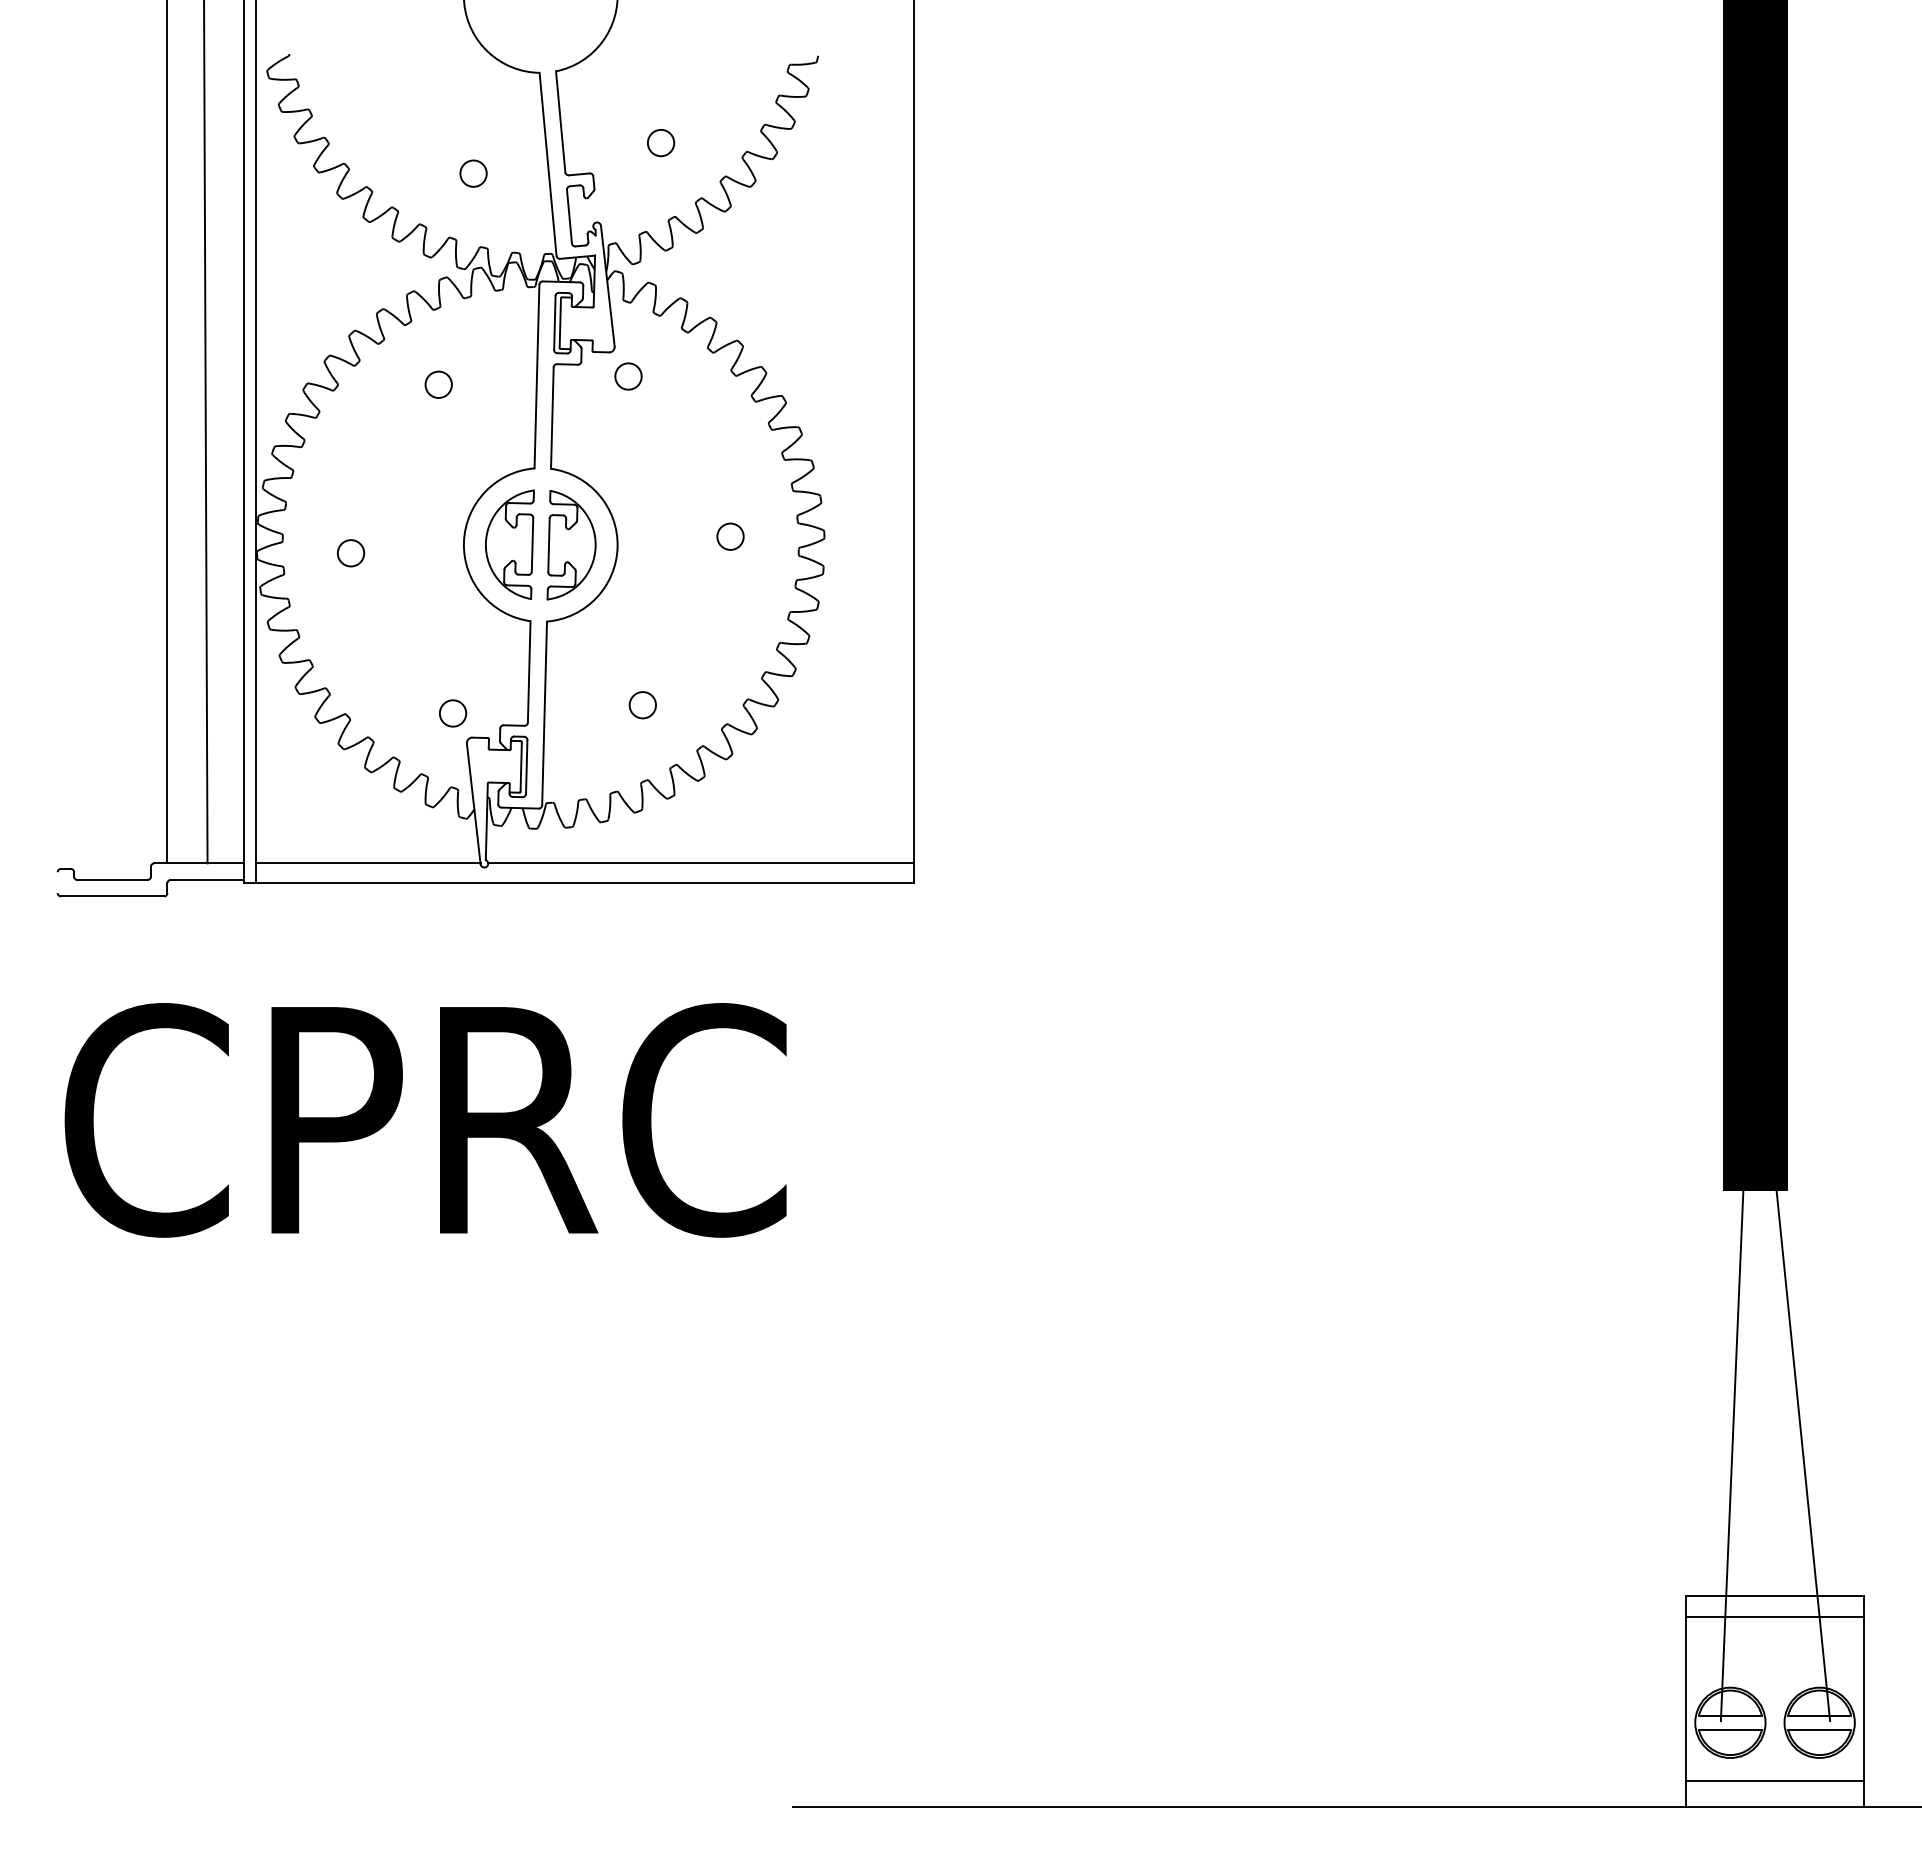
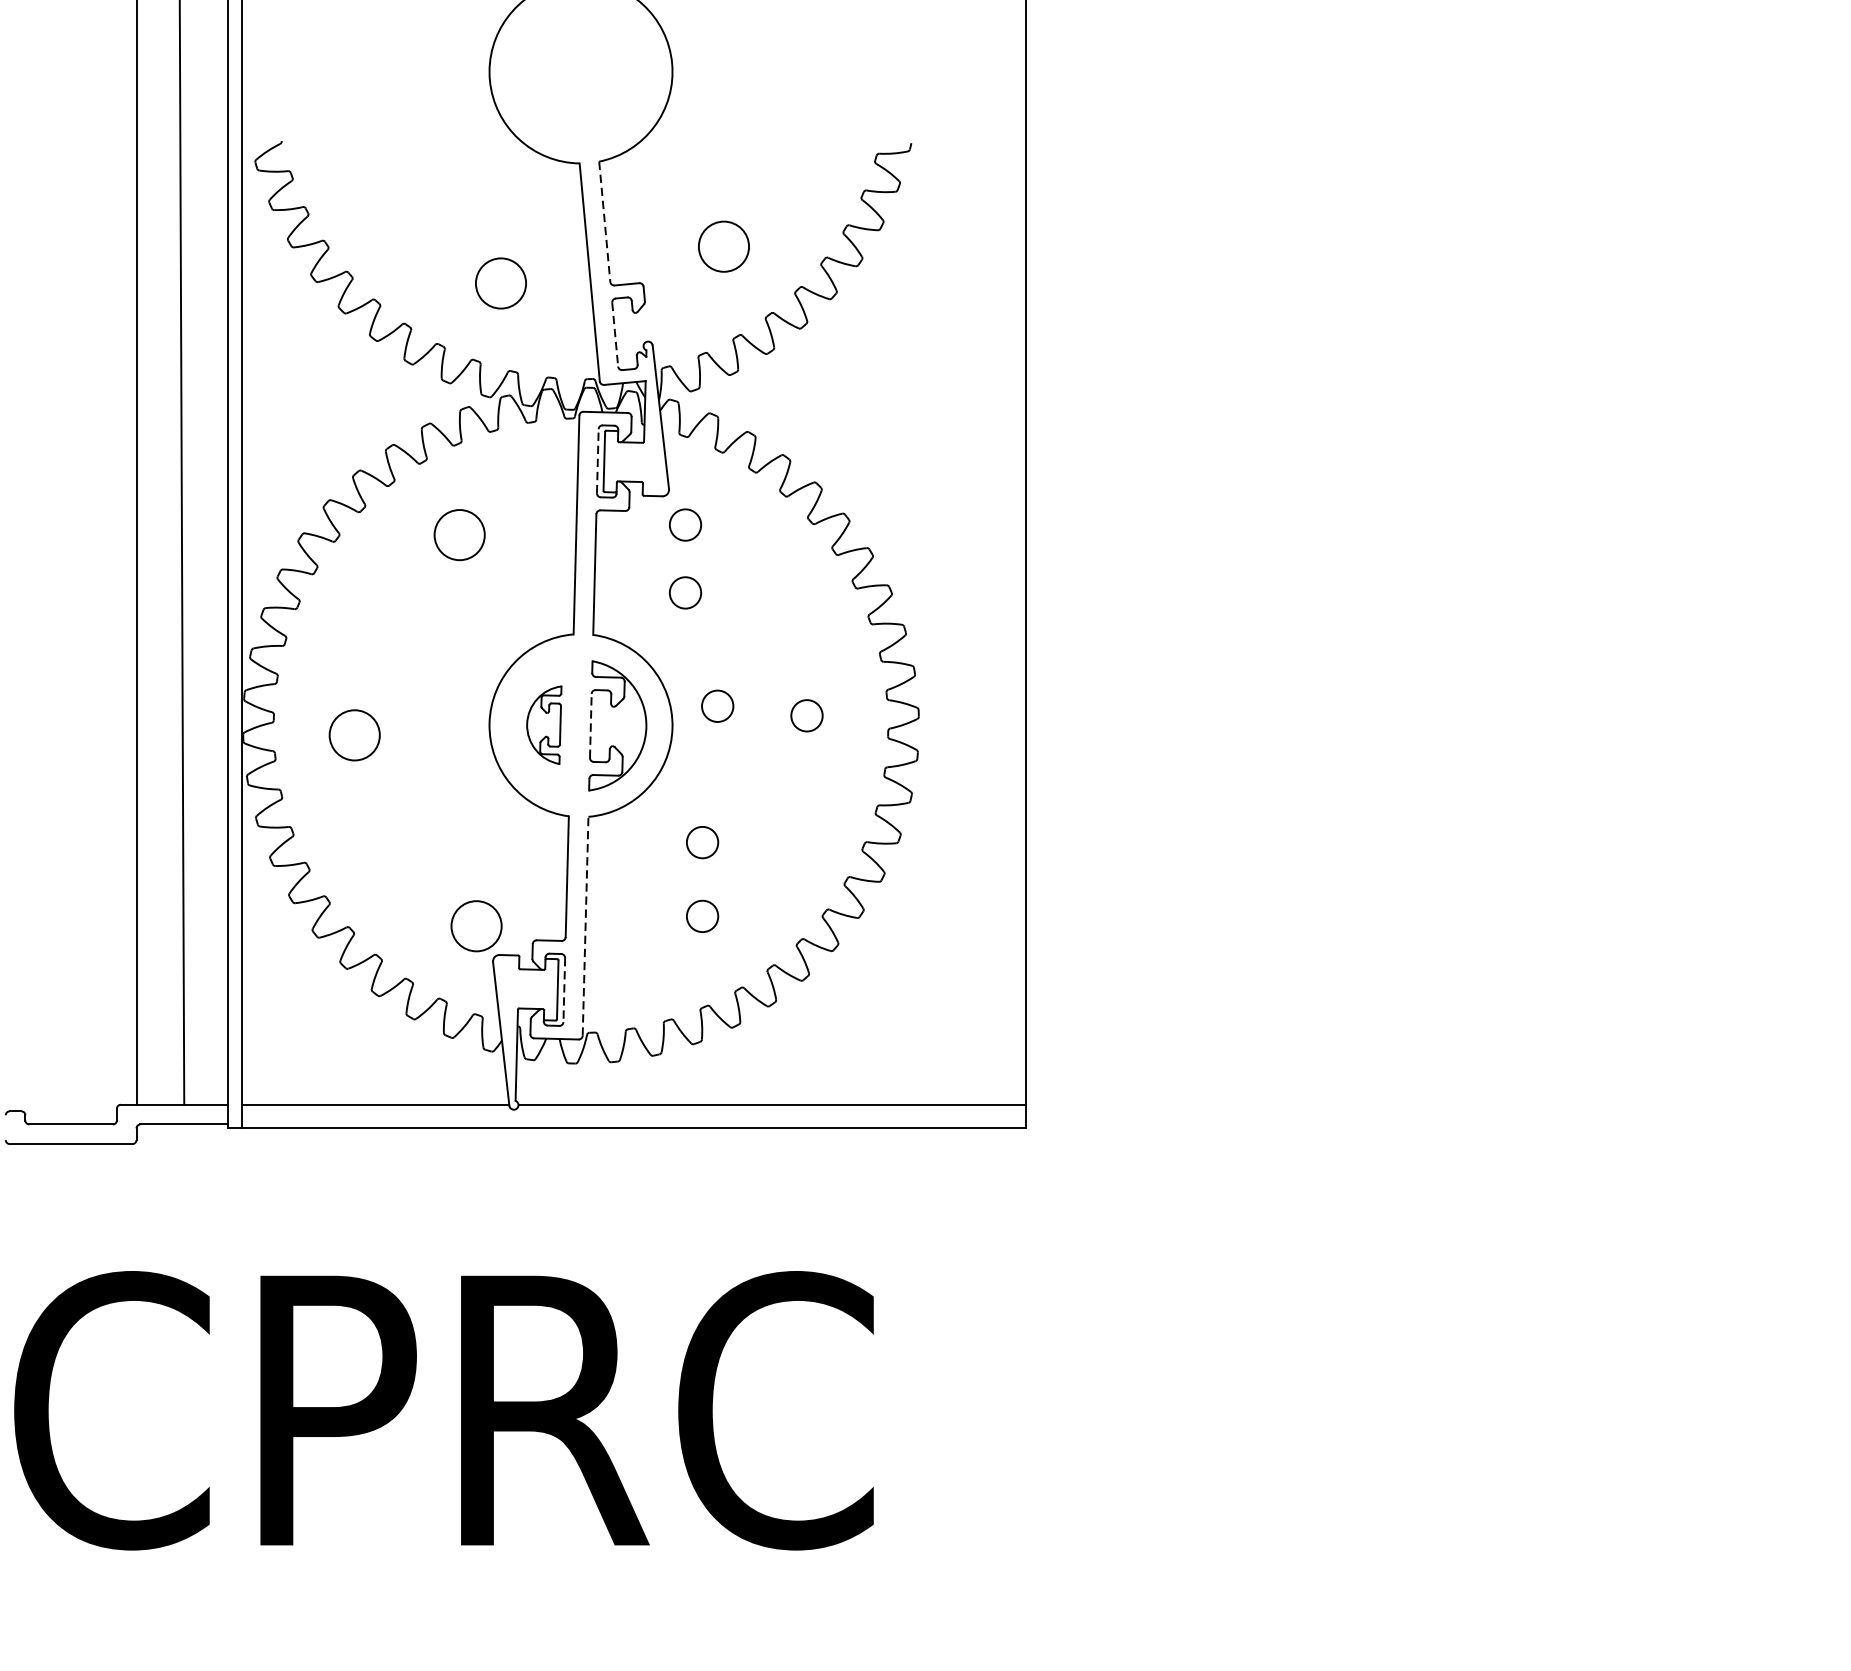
line: (560, 121) -> (604, 221), solid -> dashed
circle: (661, 143) -> (724, 247), size x1.6
circle: (473, 173) -> (500, 283), size x1.6
line: (569, 216) -> (615, 334), solid -> dashed
line: (554, 322) -> (597, 460), solid -> dashed
circle: (438, 384) -> (459, 534), size x1.6
circle: (628, 433) -> (685, 592), added
circle: (655, 528) -> (717, 705), added
part: (509, 544) -> (543, 725), size x0.6
line: (549, 545) -> (591, 726), solid -> dashed
circle: (351, 553) -> (355, 735), size x1.6
circle: (642, 643) -> (702, 842), added
circle: (452, 713) -> (475, 926), size x1.6
line: (544, 713) -> (585, 926), solid -> dashed
line: (526, 767) -> (564, 990), solid -> dashed

